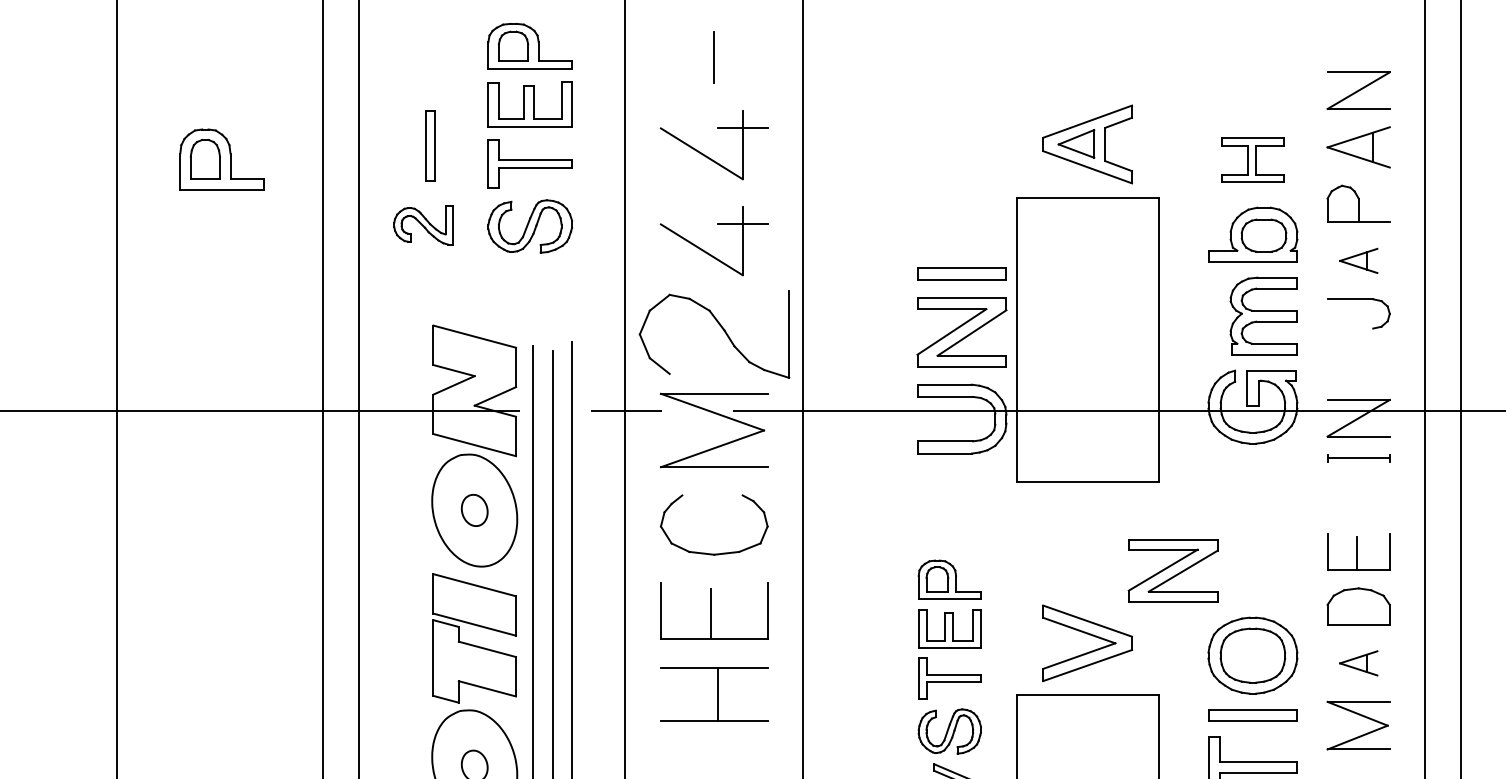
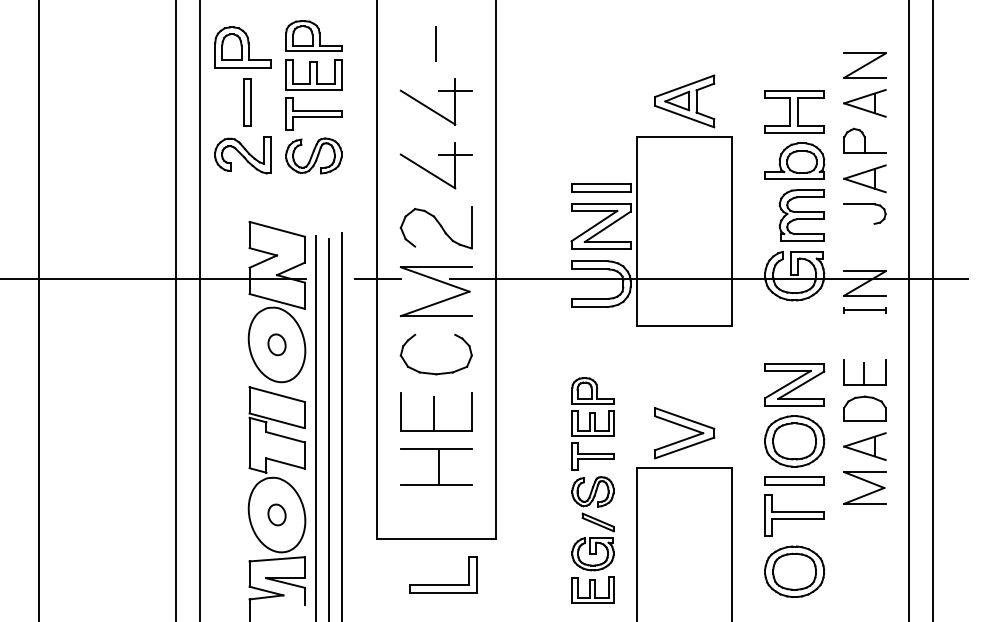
part: (221, 159) -> (242, 47), moved
part: (1252, 159) -> (794, 111), size x1.43
part: (422, 225) -> (242, 155), size x1.43
part: (1357, 260) -> (864, 178), size x1.67
part: (712, 334) -> (435, 227), size x0.71
part: (1173, 570) -> (794, 384), moved
part: (1357, 663) -> (864, 446), size x1.67

